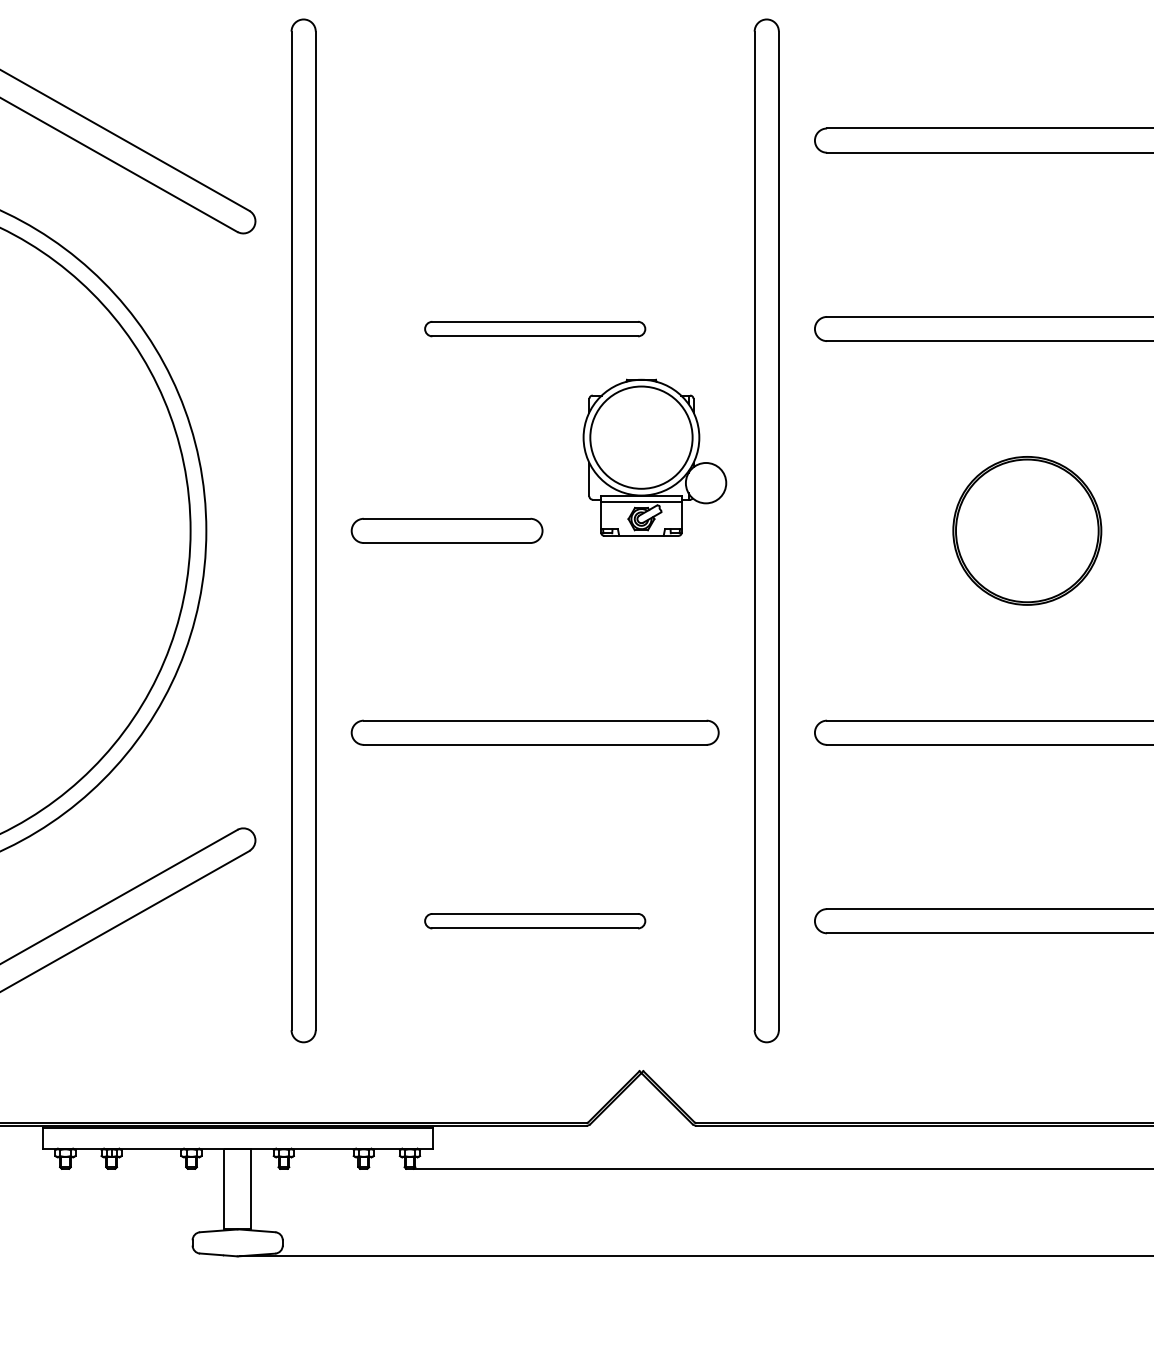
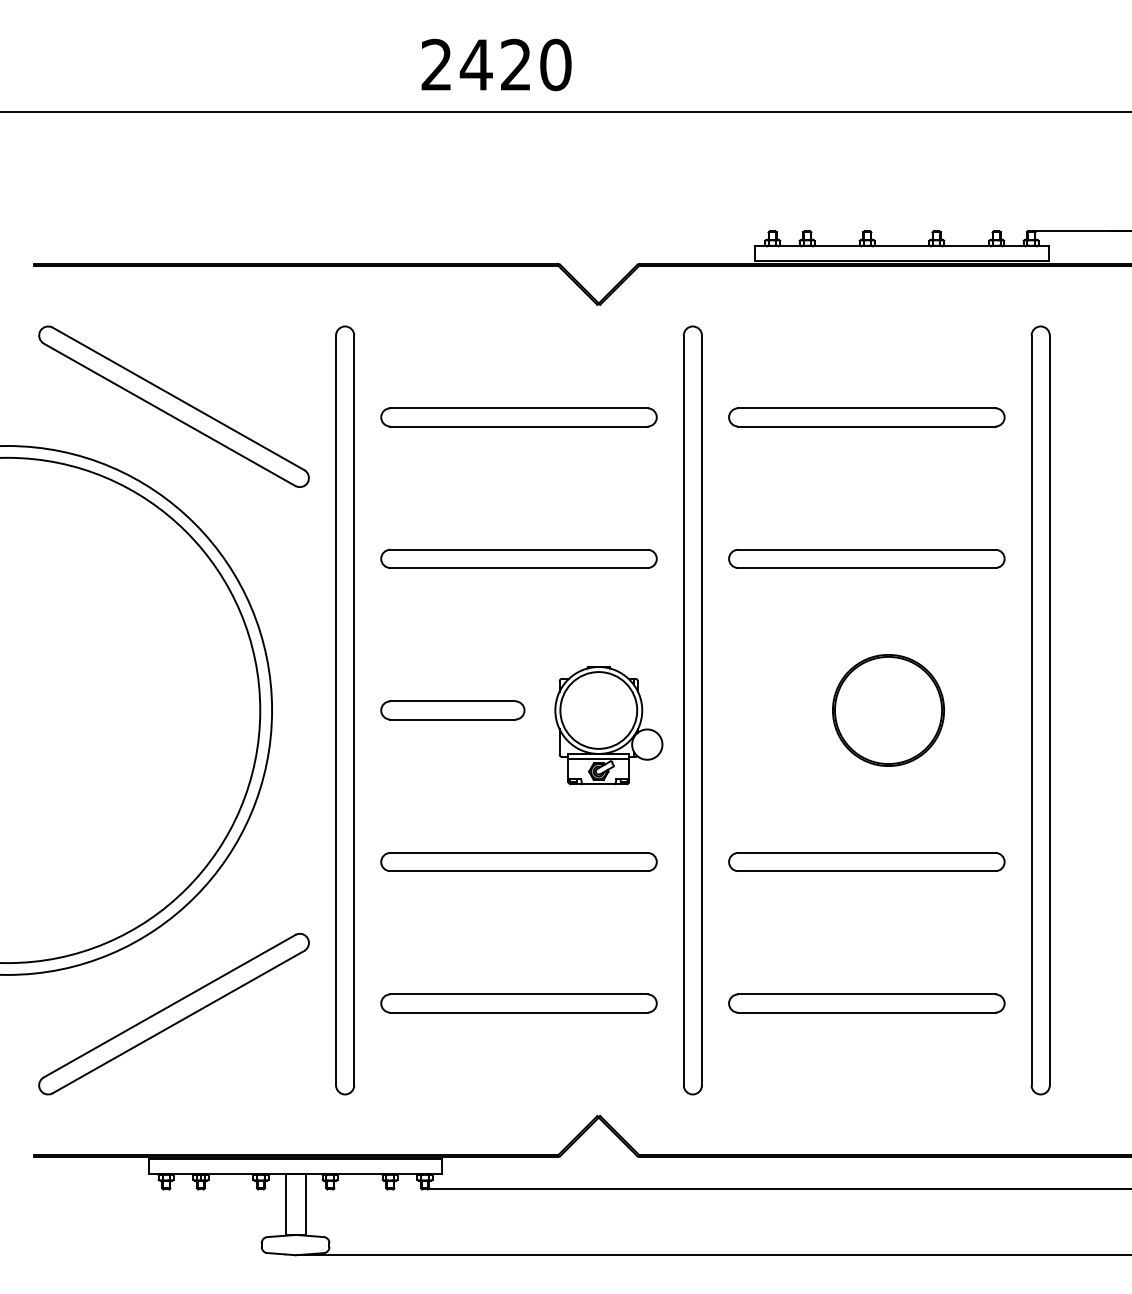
part: (534, 140) -> (518, 417), added
part: (534, 328) -> (518, 558), size x1.67
part: (654, 457) -> (608, 725), moved
part: (534, 921) -> (518, 1003), size x1.67

